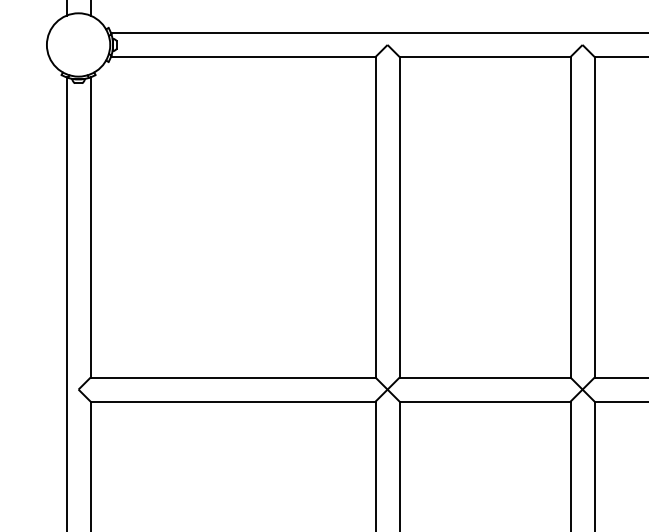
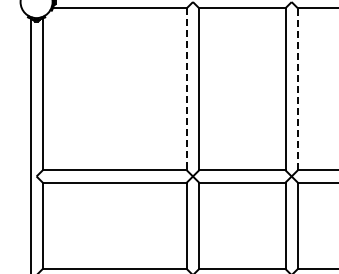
line: (594, 215) -> (297, 88), solid -> dashed
line: (374, 217) -> (186, 89), solid -> dashed

